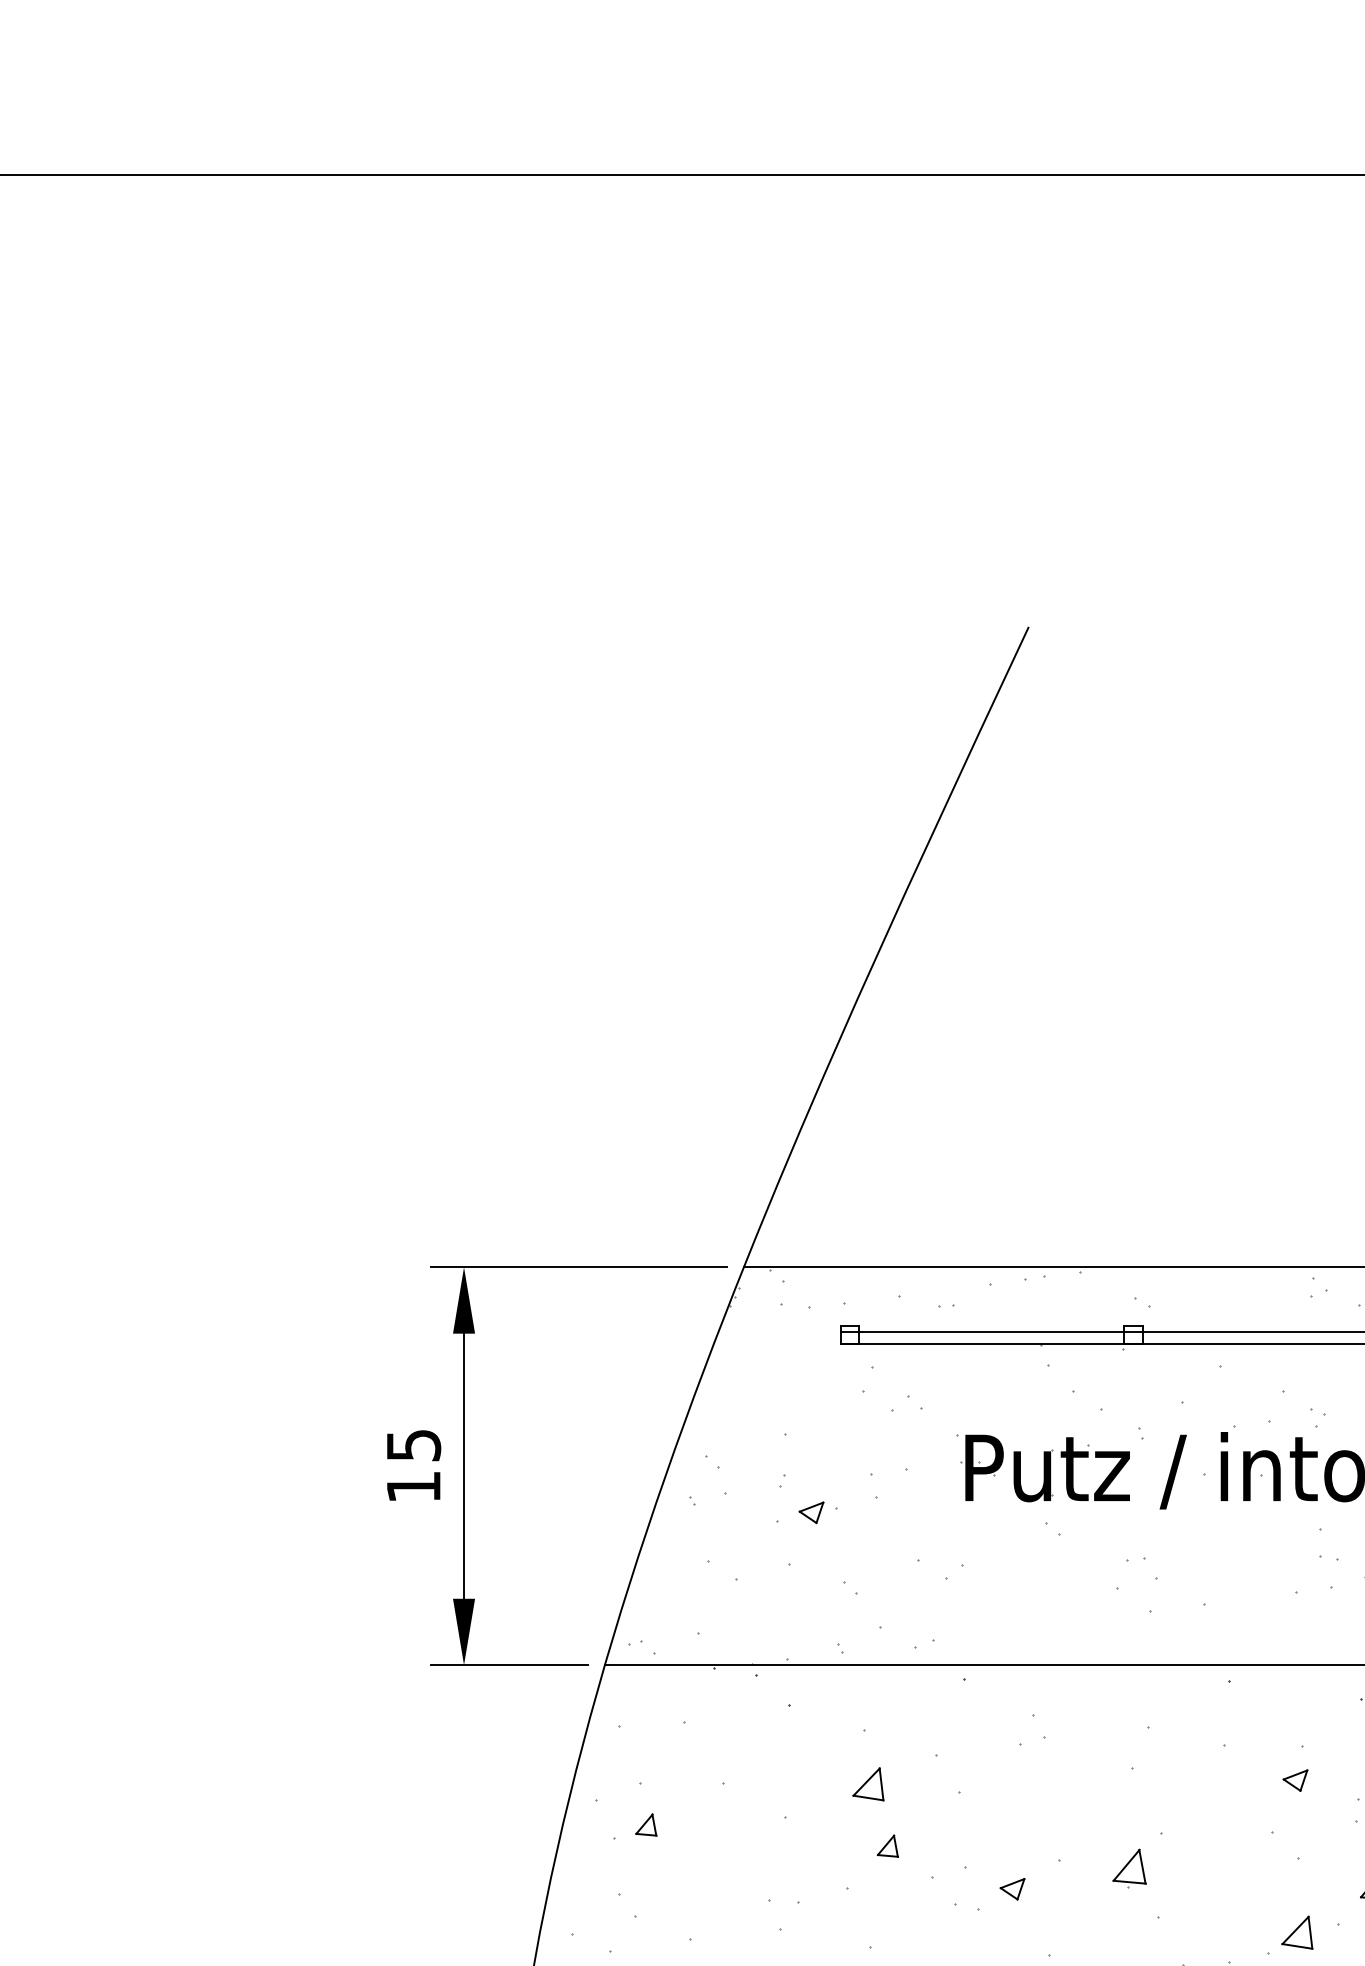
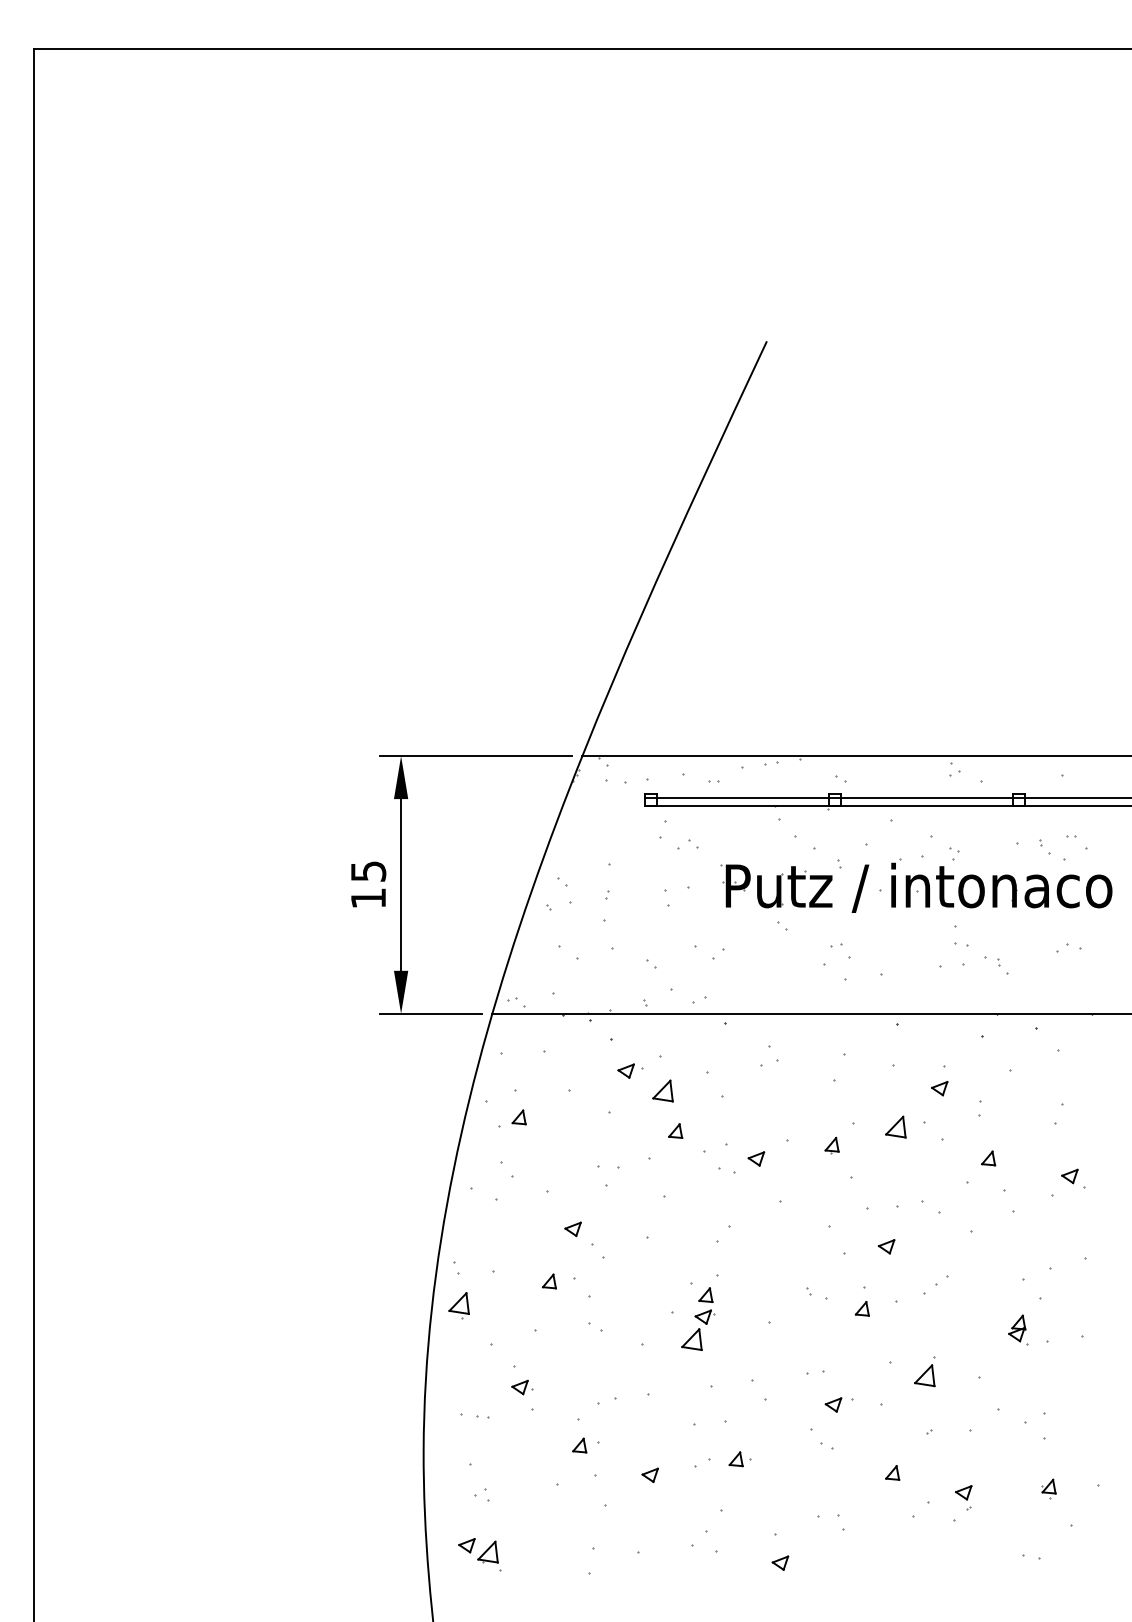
part: (818, 1511) -> (630, 1070), moved
part: (1128, 1868) -> (831, 1145), size x0.62
part: (1296, 1931) -> (895, 1126), moved

